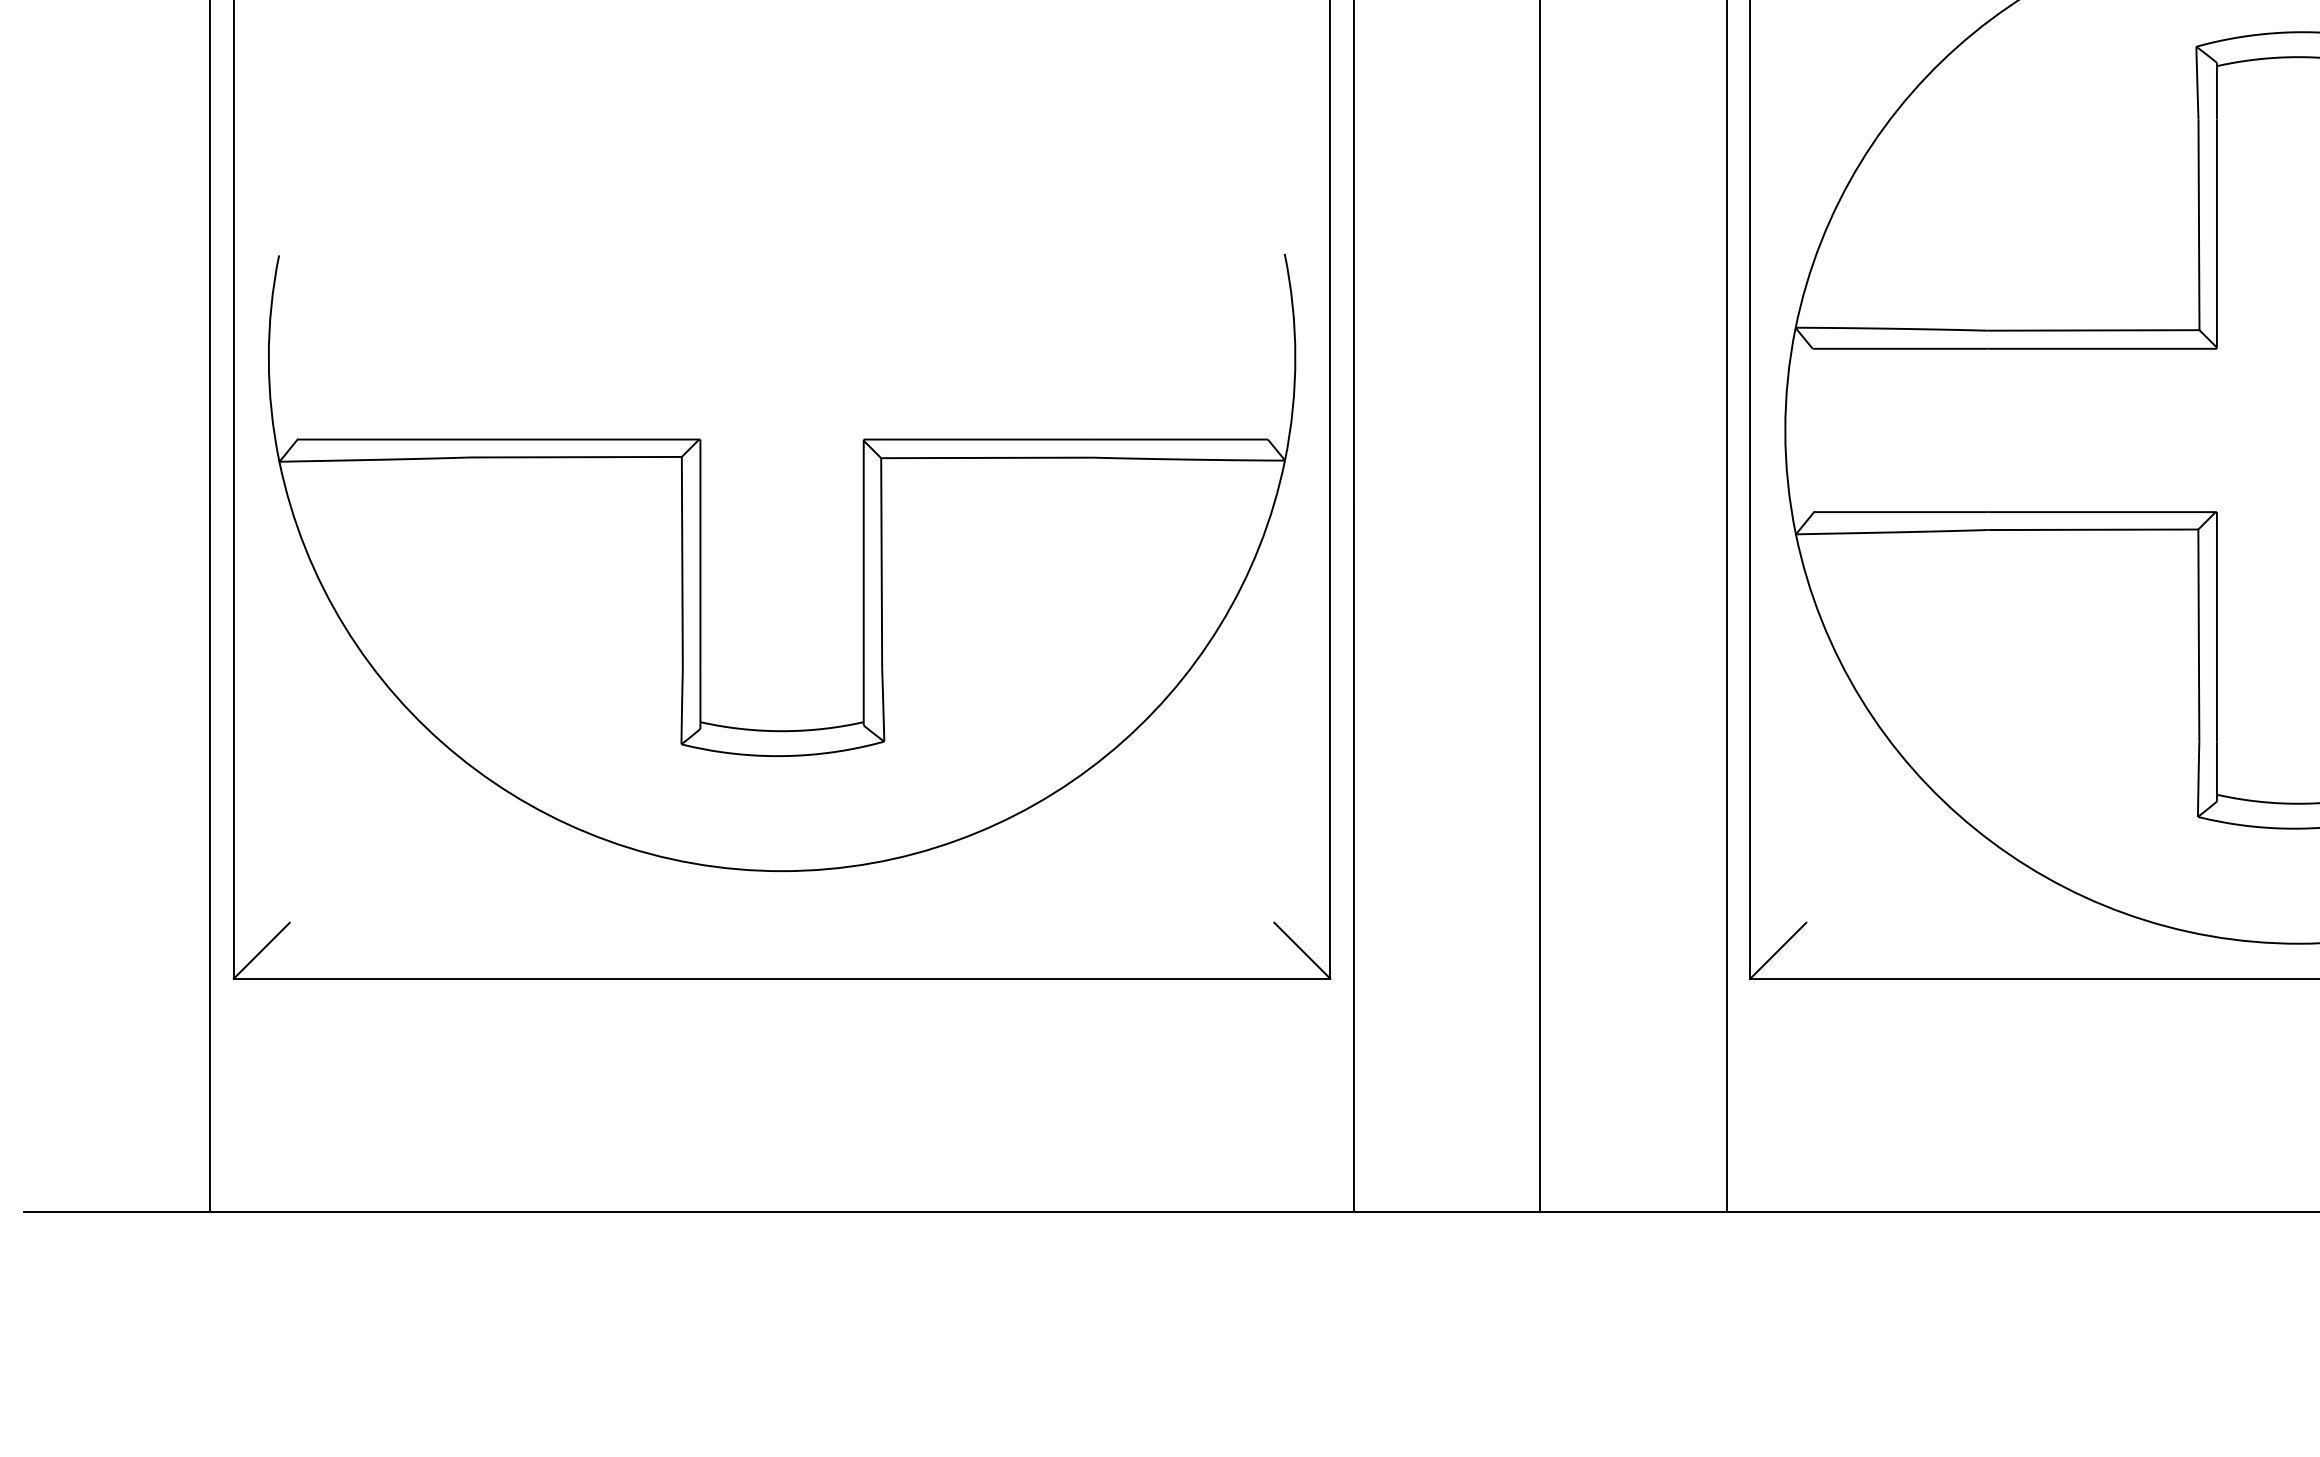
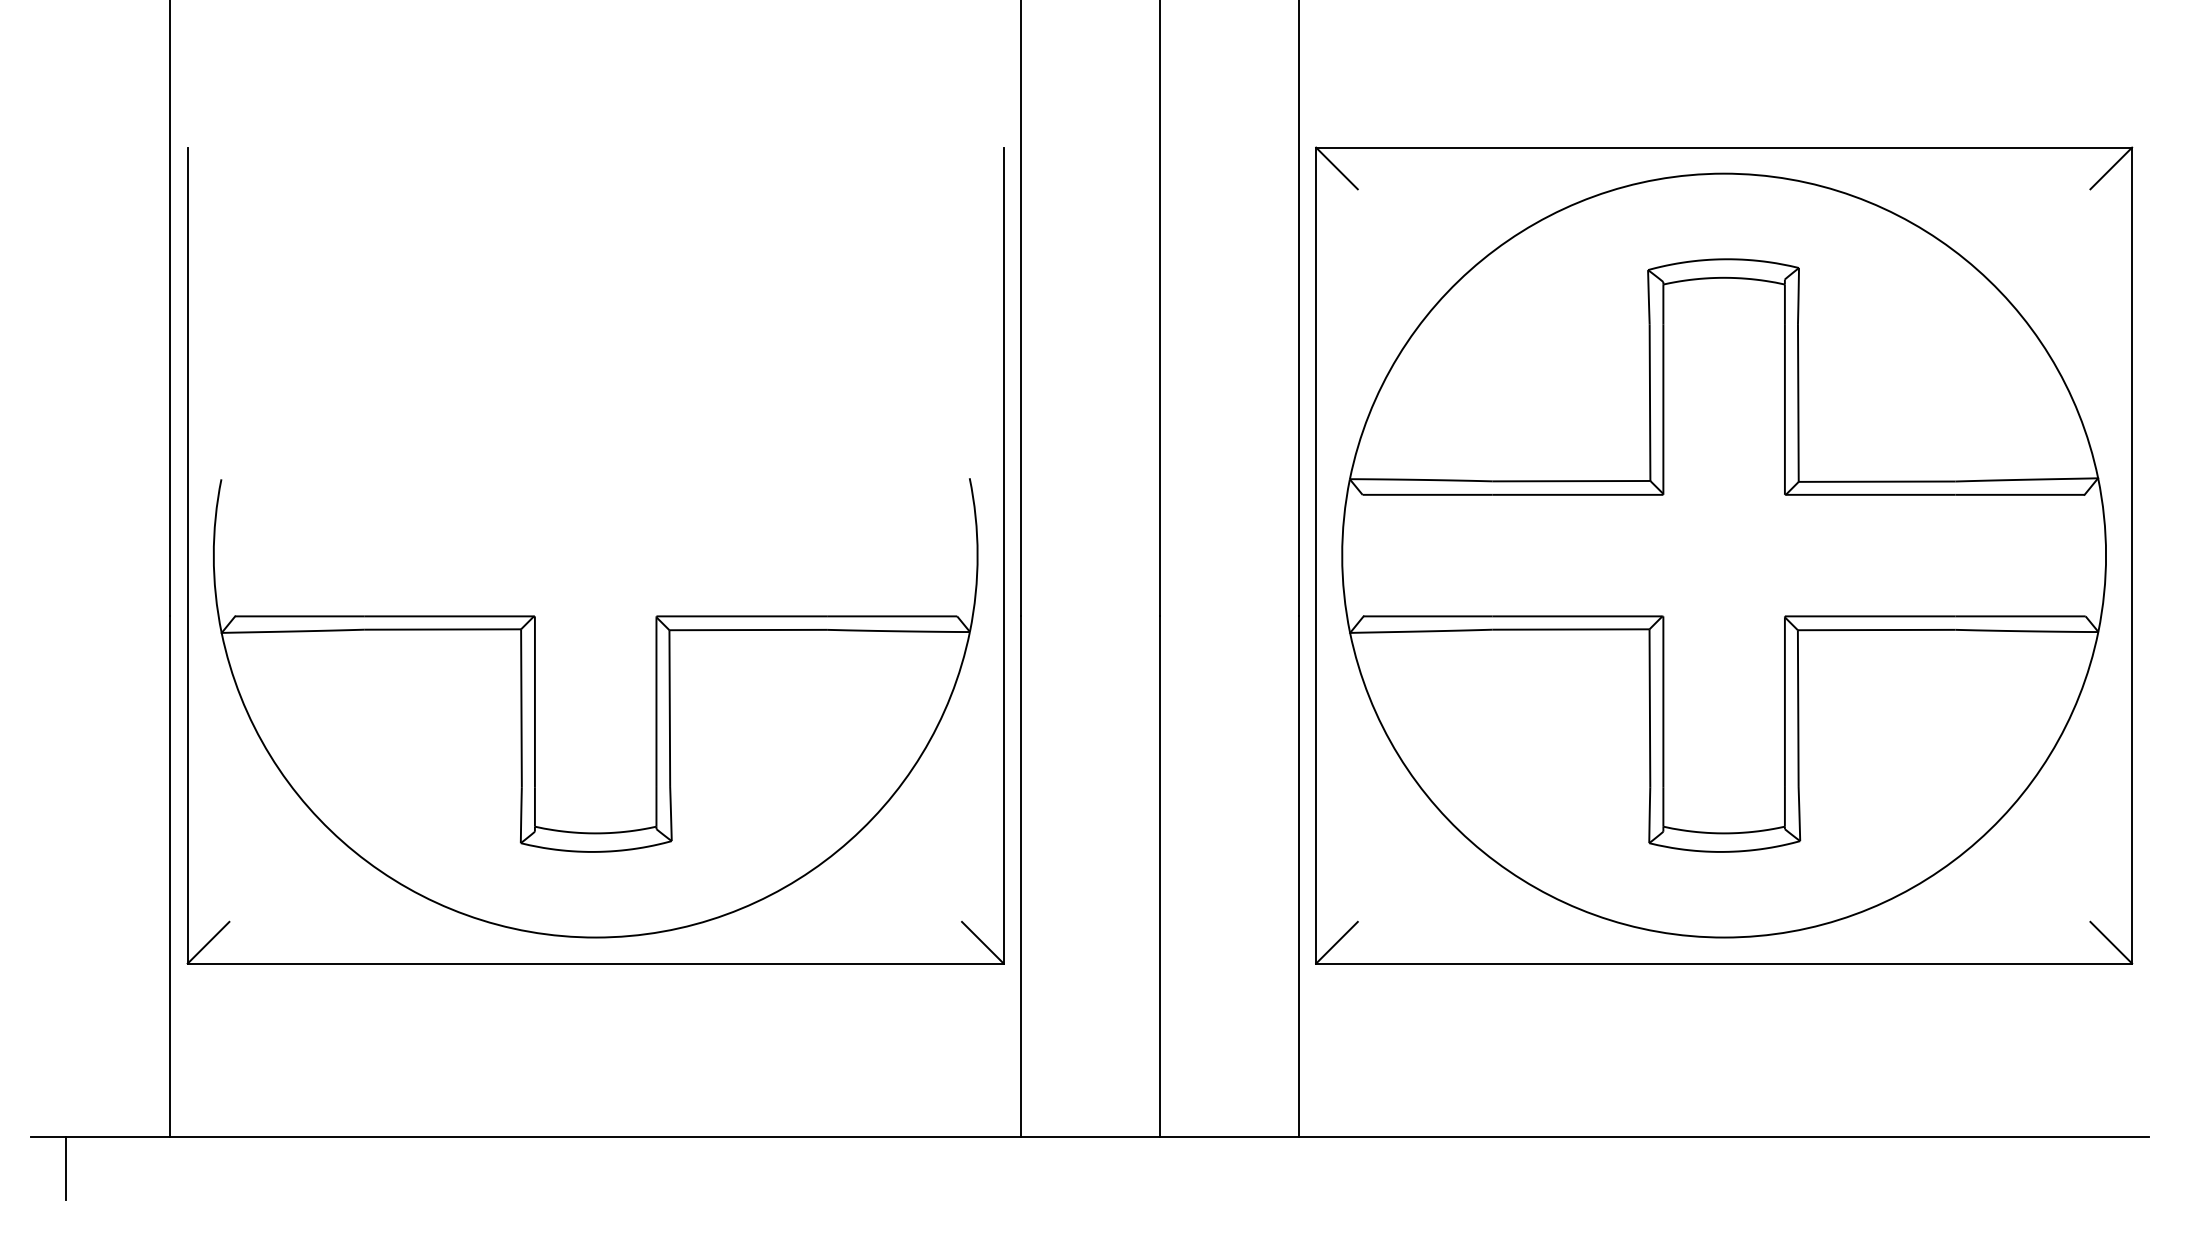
part: (701, 563) -> (535, 708), moved
line: (70, 1254) -> (66, 1168), added

